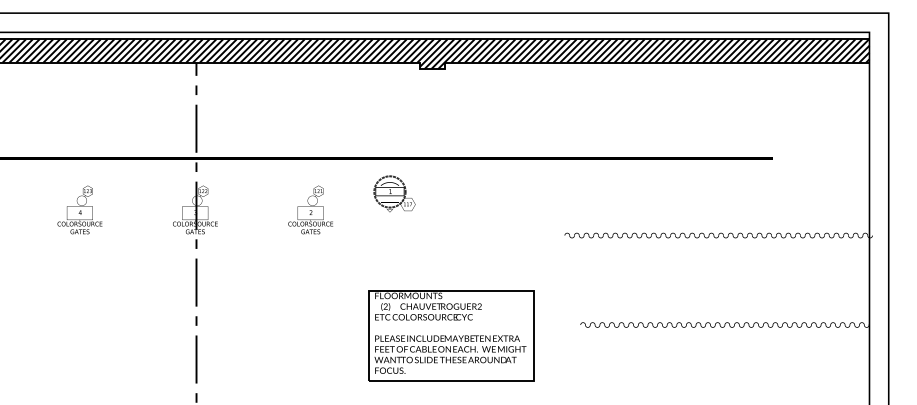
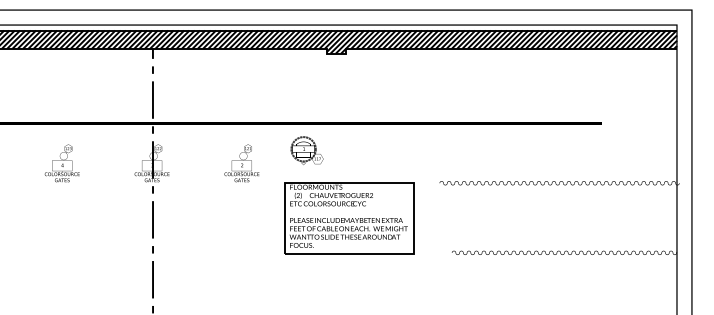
part: (451, 336) -> (349, 218), moved

